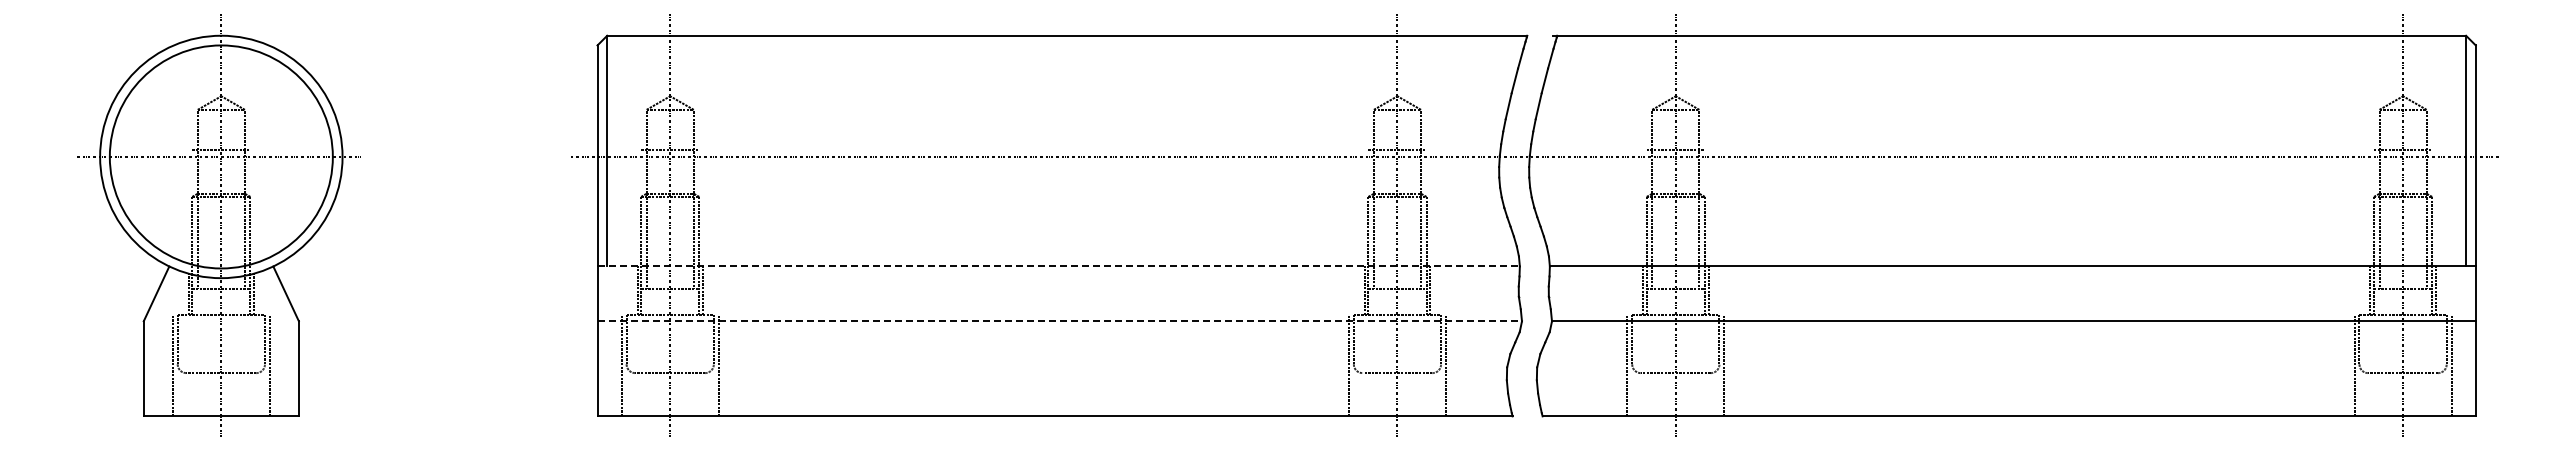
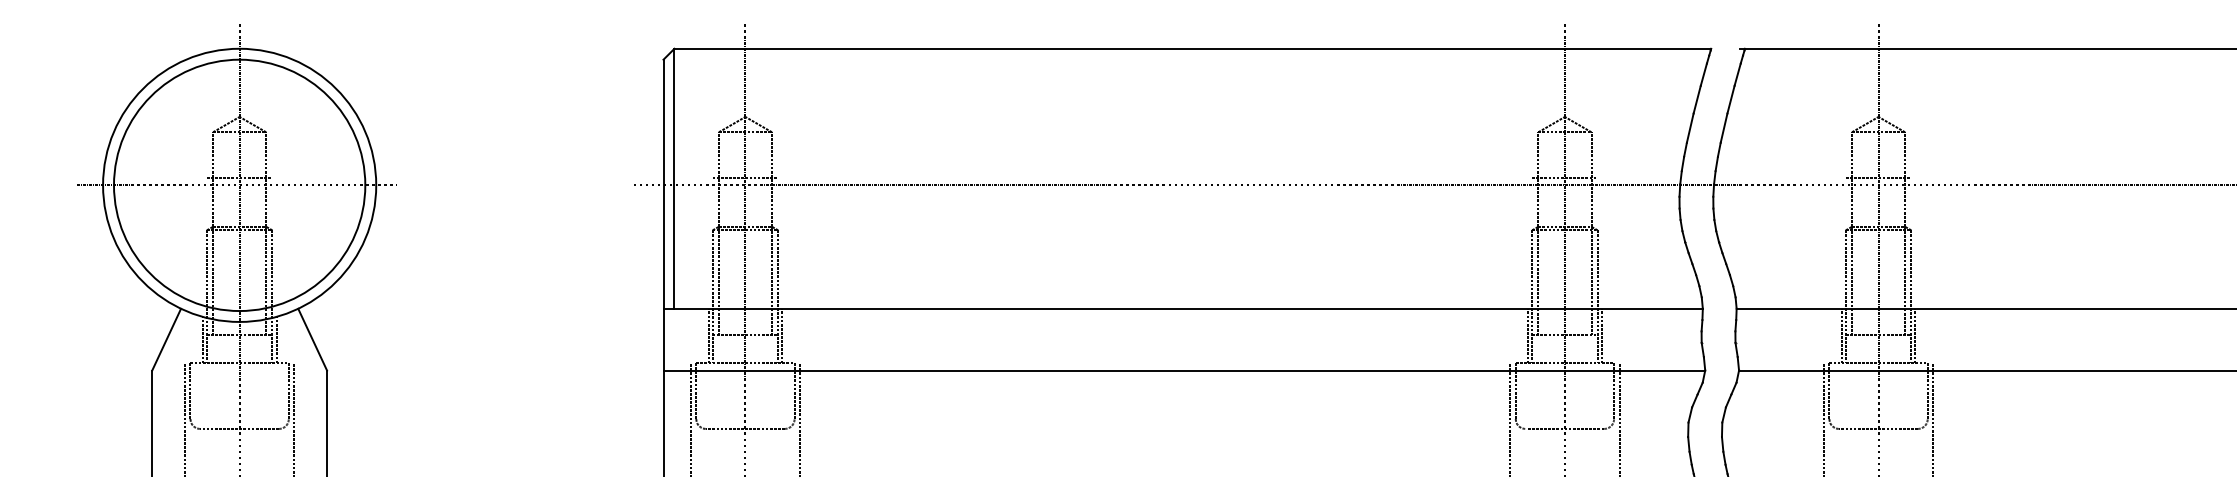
line: (1059, 266) -> (1184, 308), dashed -> solid
line: (1060, 321) -> (1185, 370), dashed -> solid

